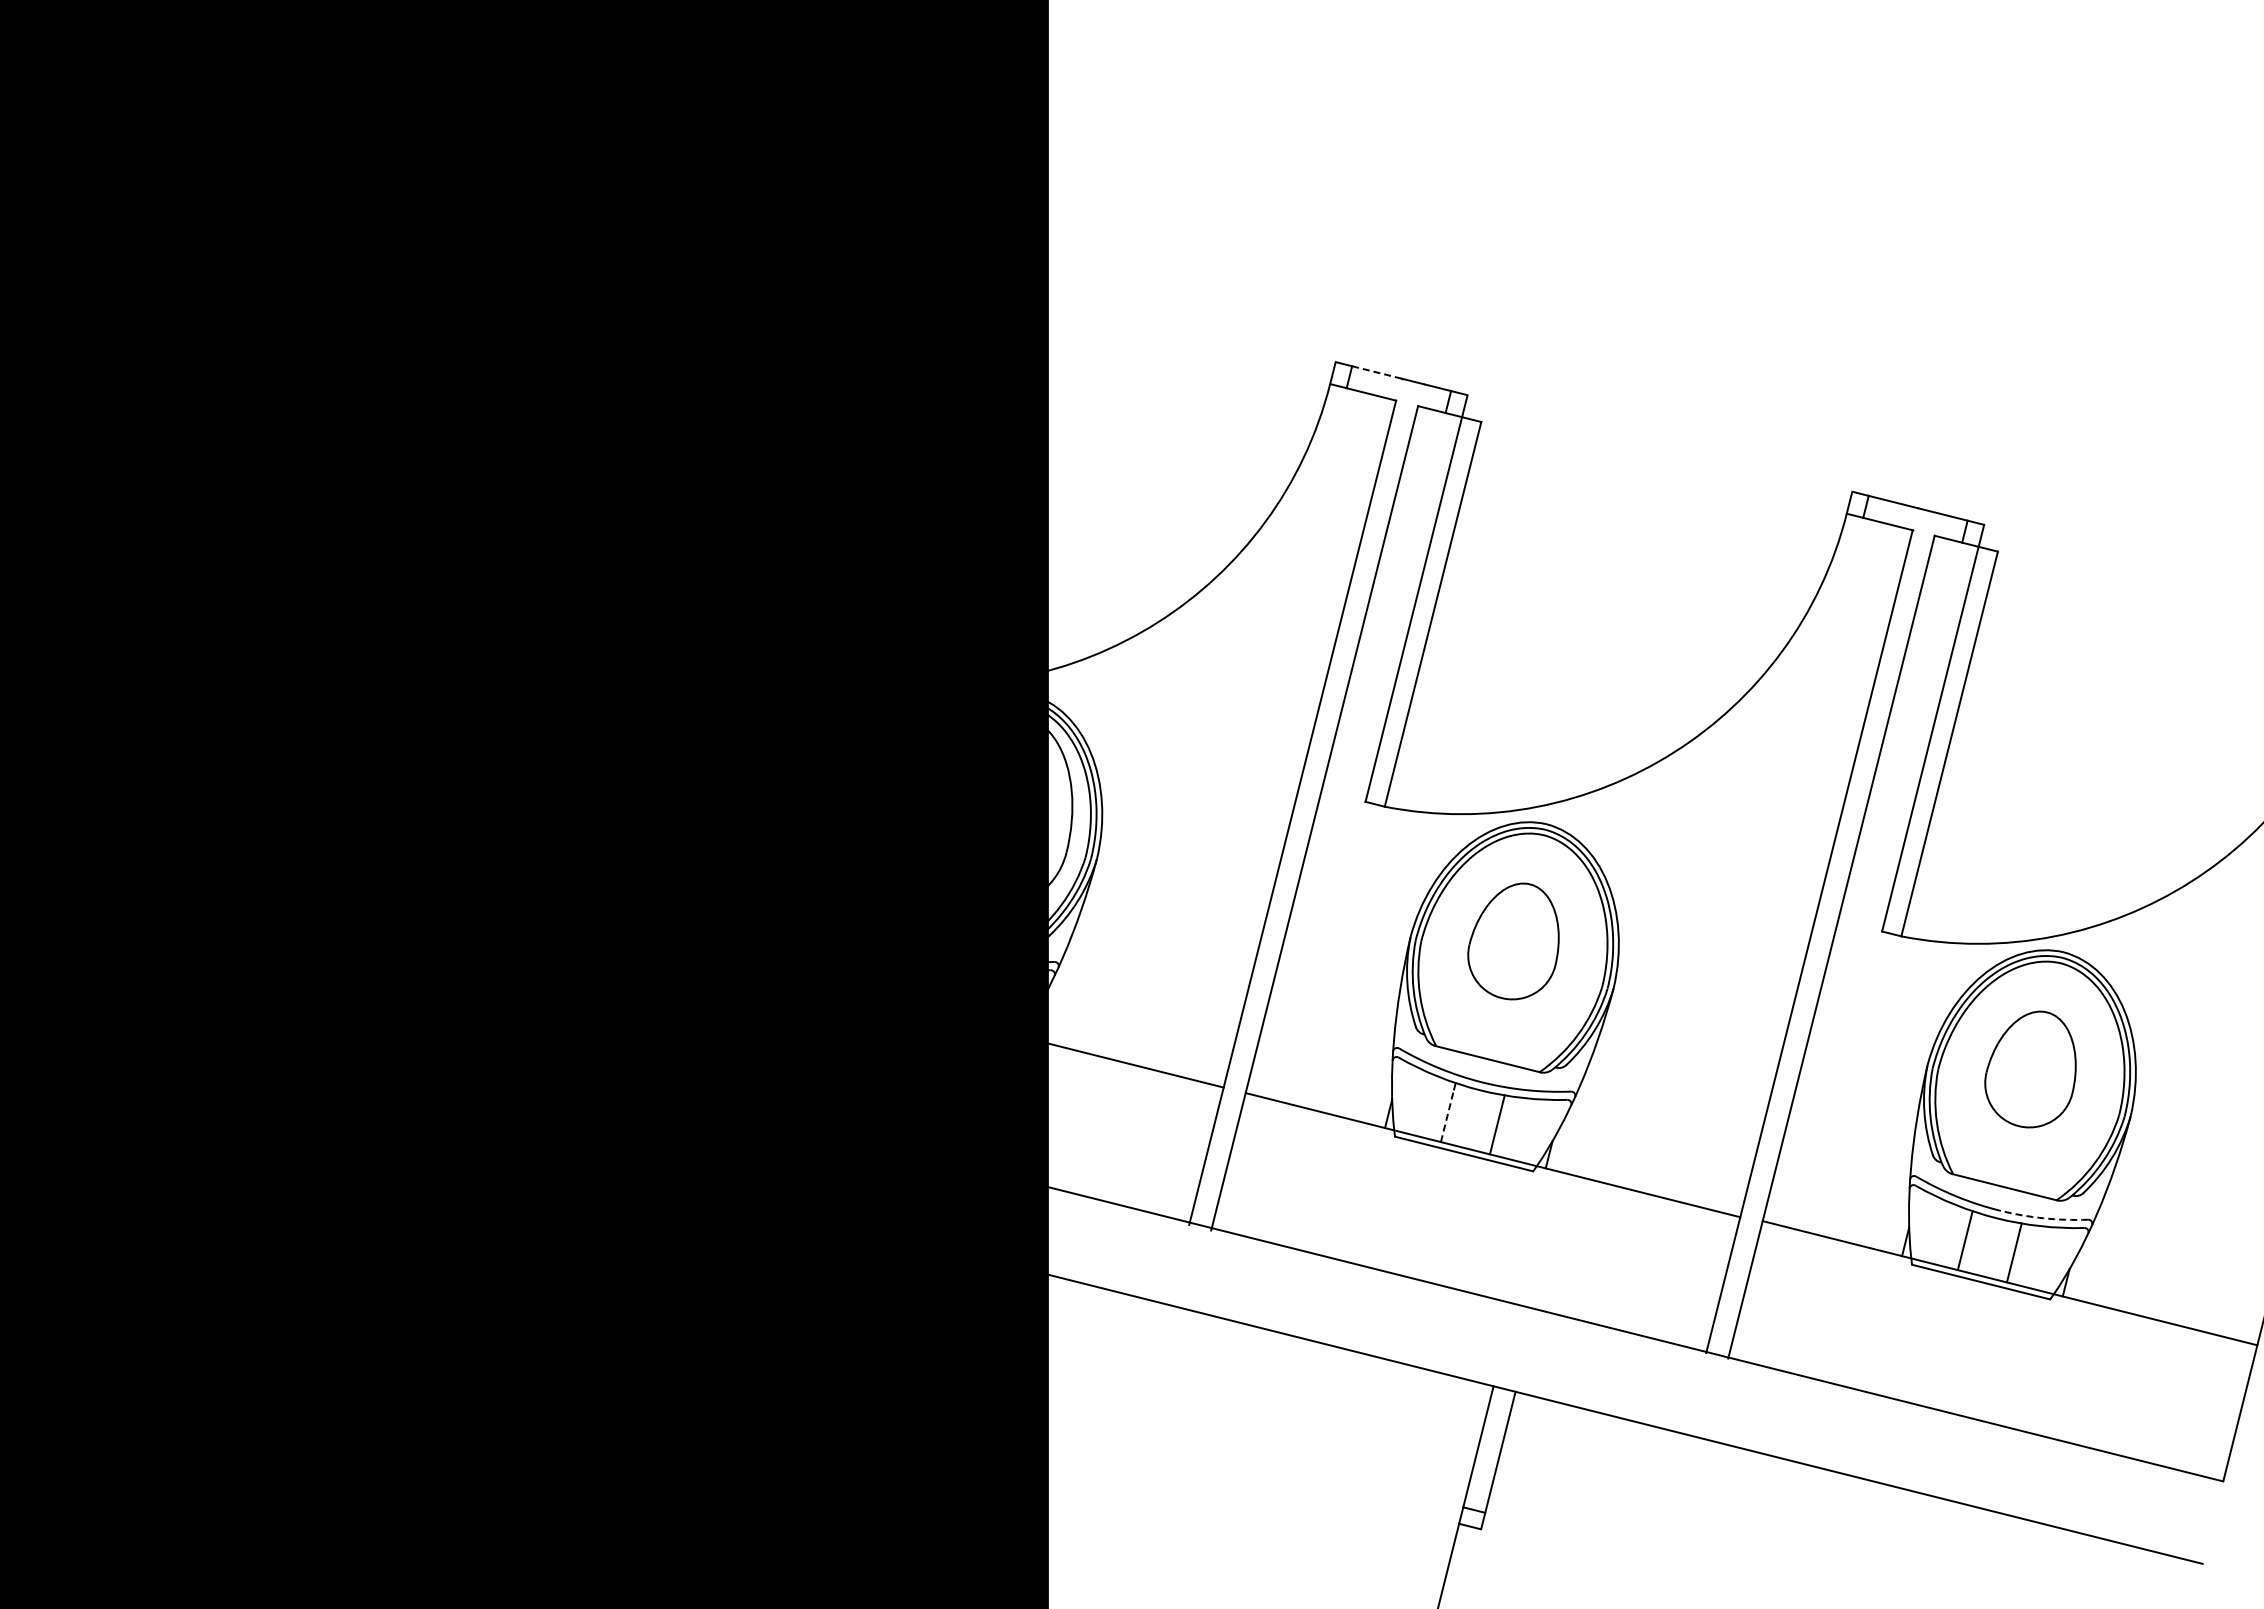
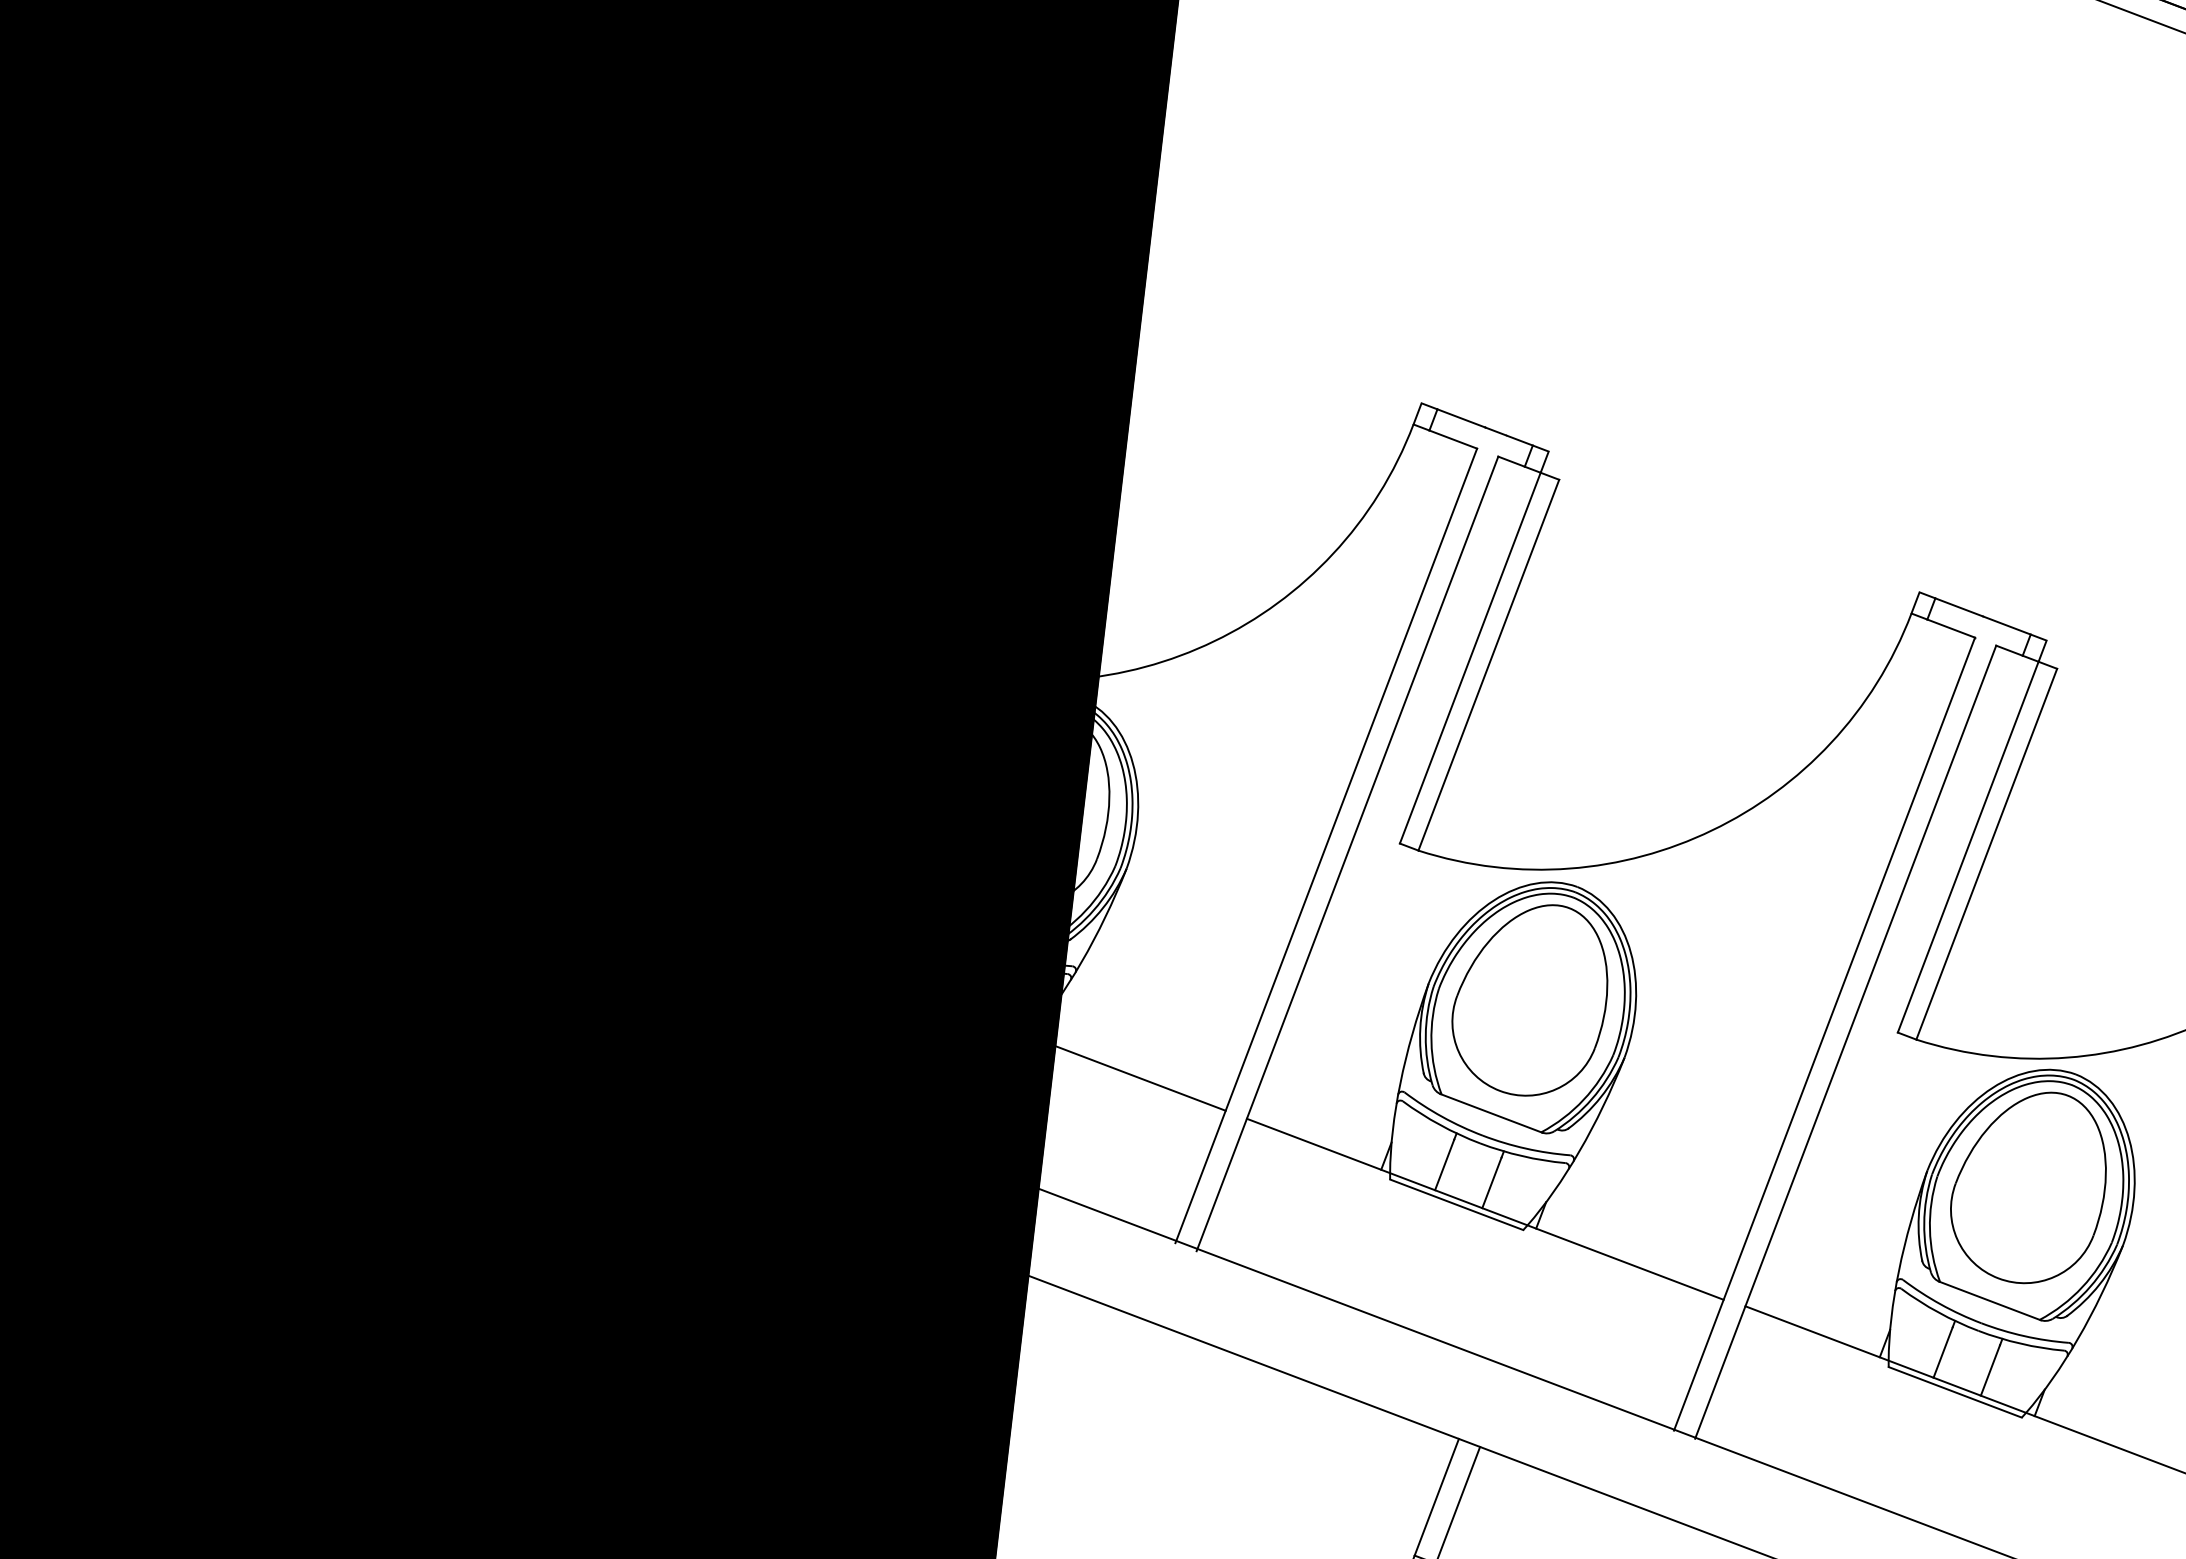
line: (1377, 372) -> (1461, 418), dashed -> solid
part: (1513, 941) -> (1530, 999), size x1.67
part: (2030, 1069) -> (2029, 1186), size x1.67
line: (1447, 1115) -> (1444, 1164), dashed -> solid
arc: (2043, 1218) -> (2024, 1336), dashed -> solid

